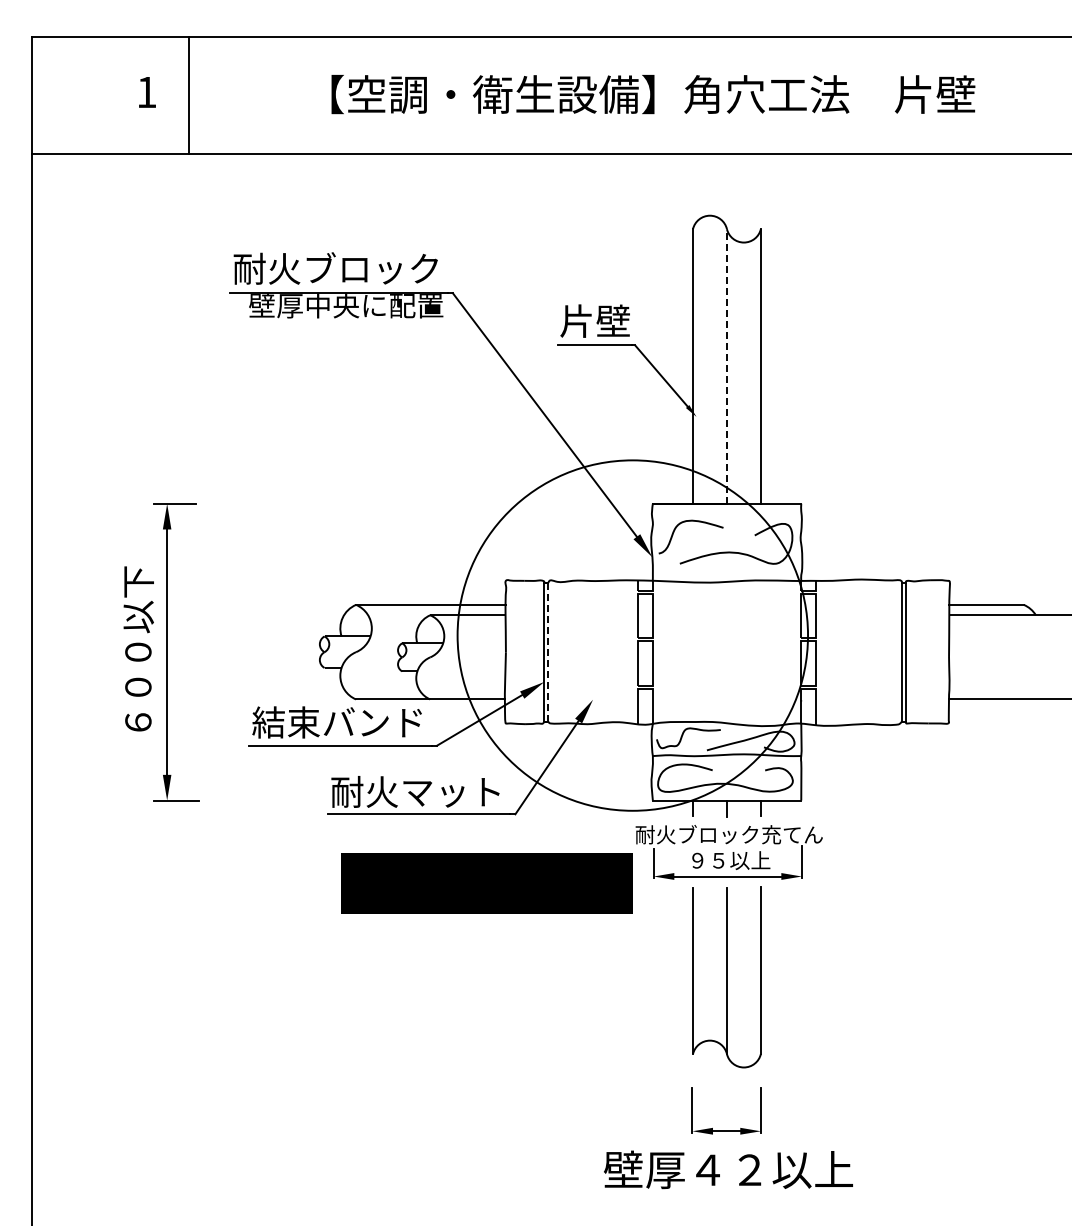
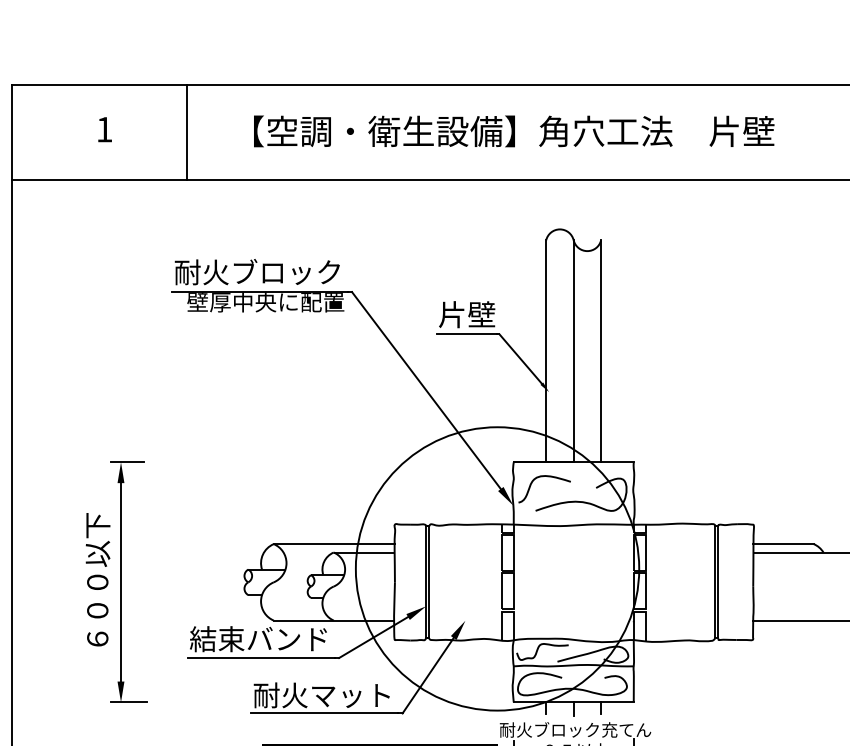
line: (189, 95) -> (187, 132), moved
line: (726, 365) -> (573, 350), dashed -> solid
line: (548, 651) -> (429, 581), dashed -> solid

